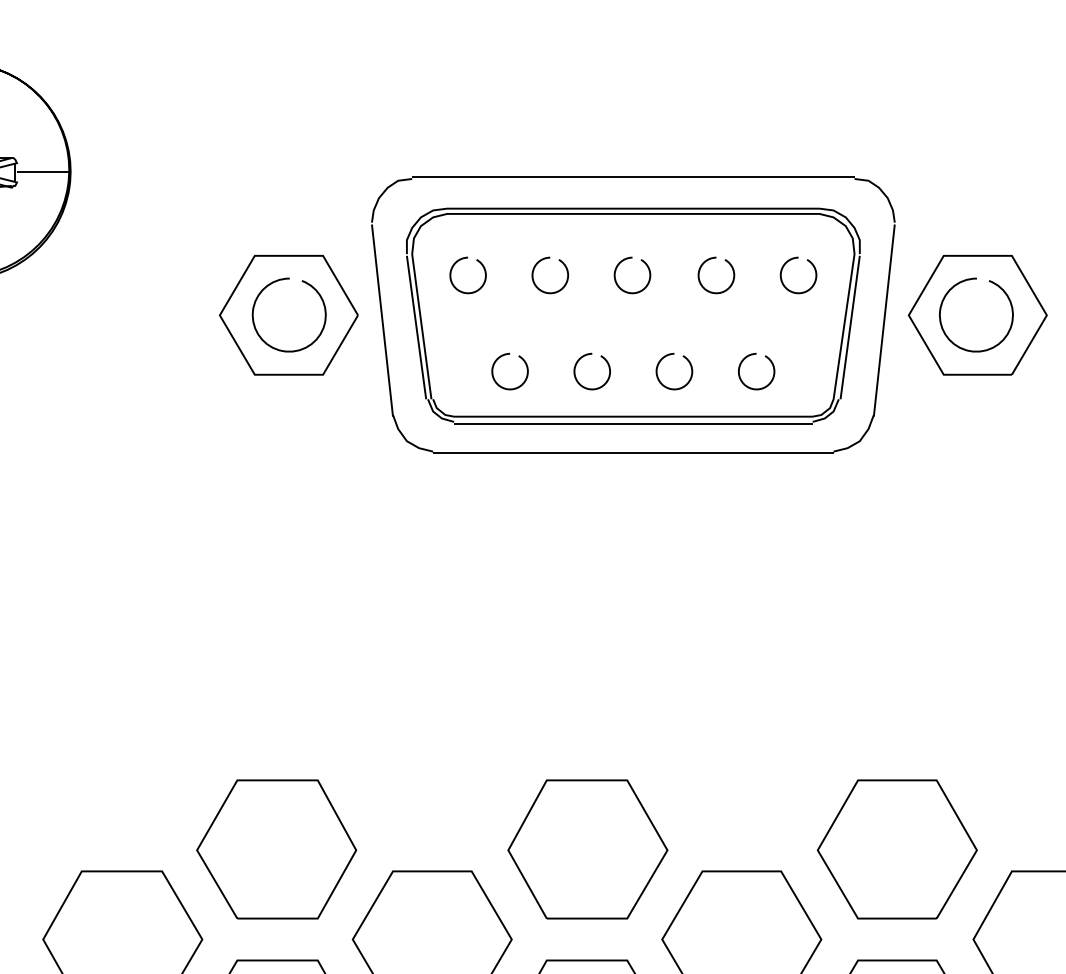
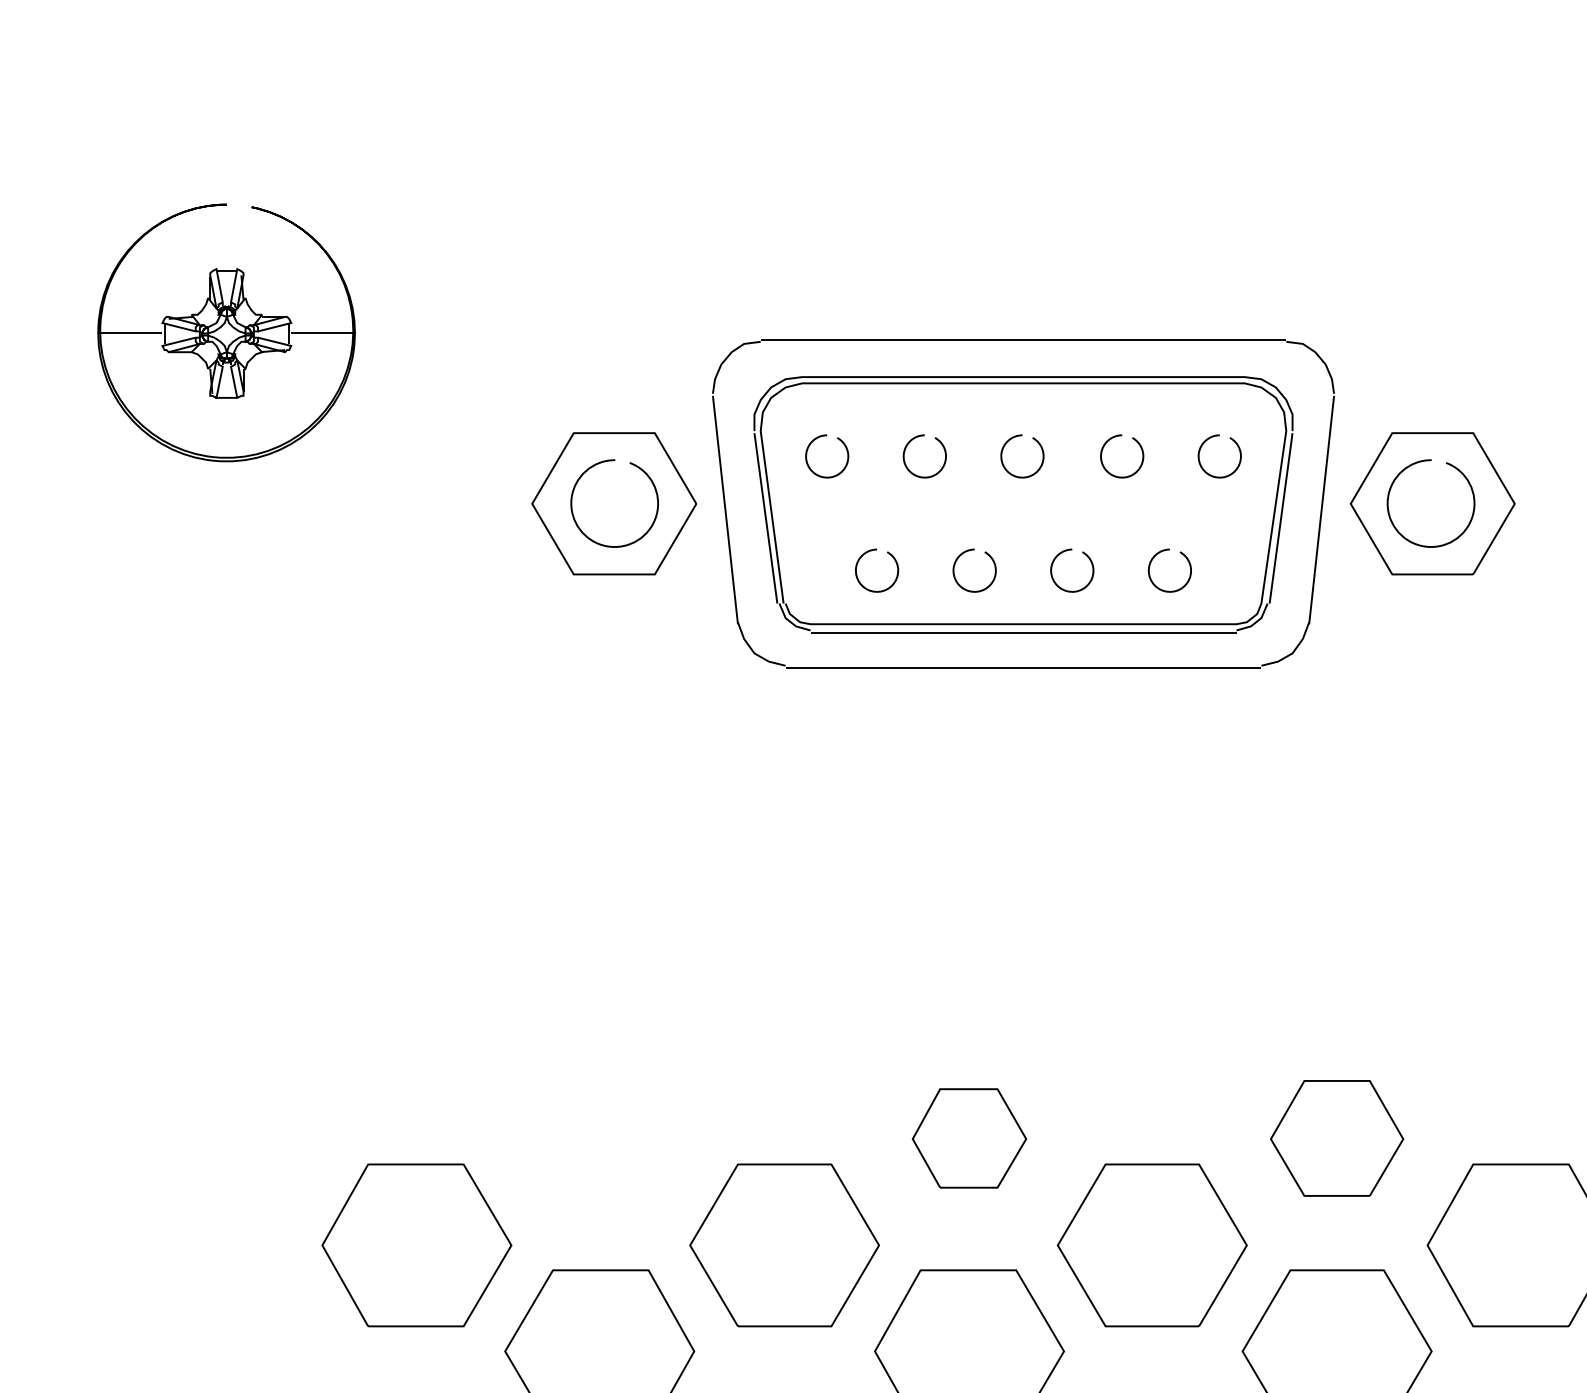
part: (276, 849) -> (599, 1138), removed
part: (587, 849) -> (969, 1138), size x0.6
part: (896, 849) -> (1336, 1138), size x0.7

